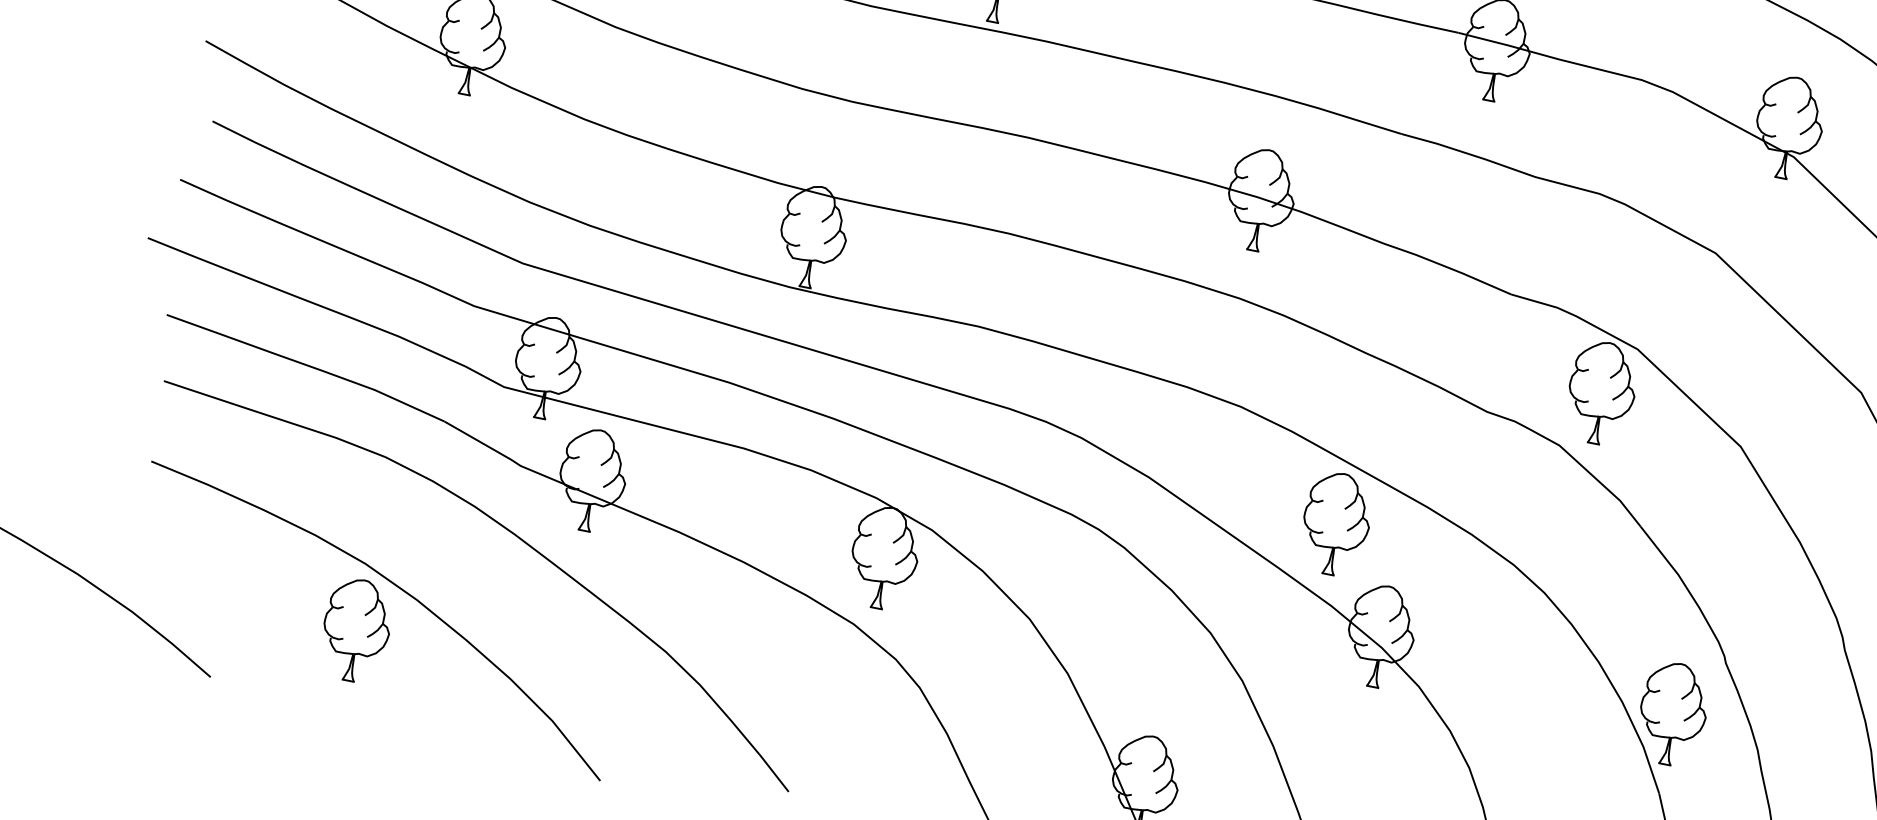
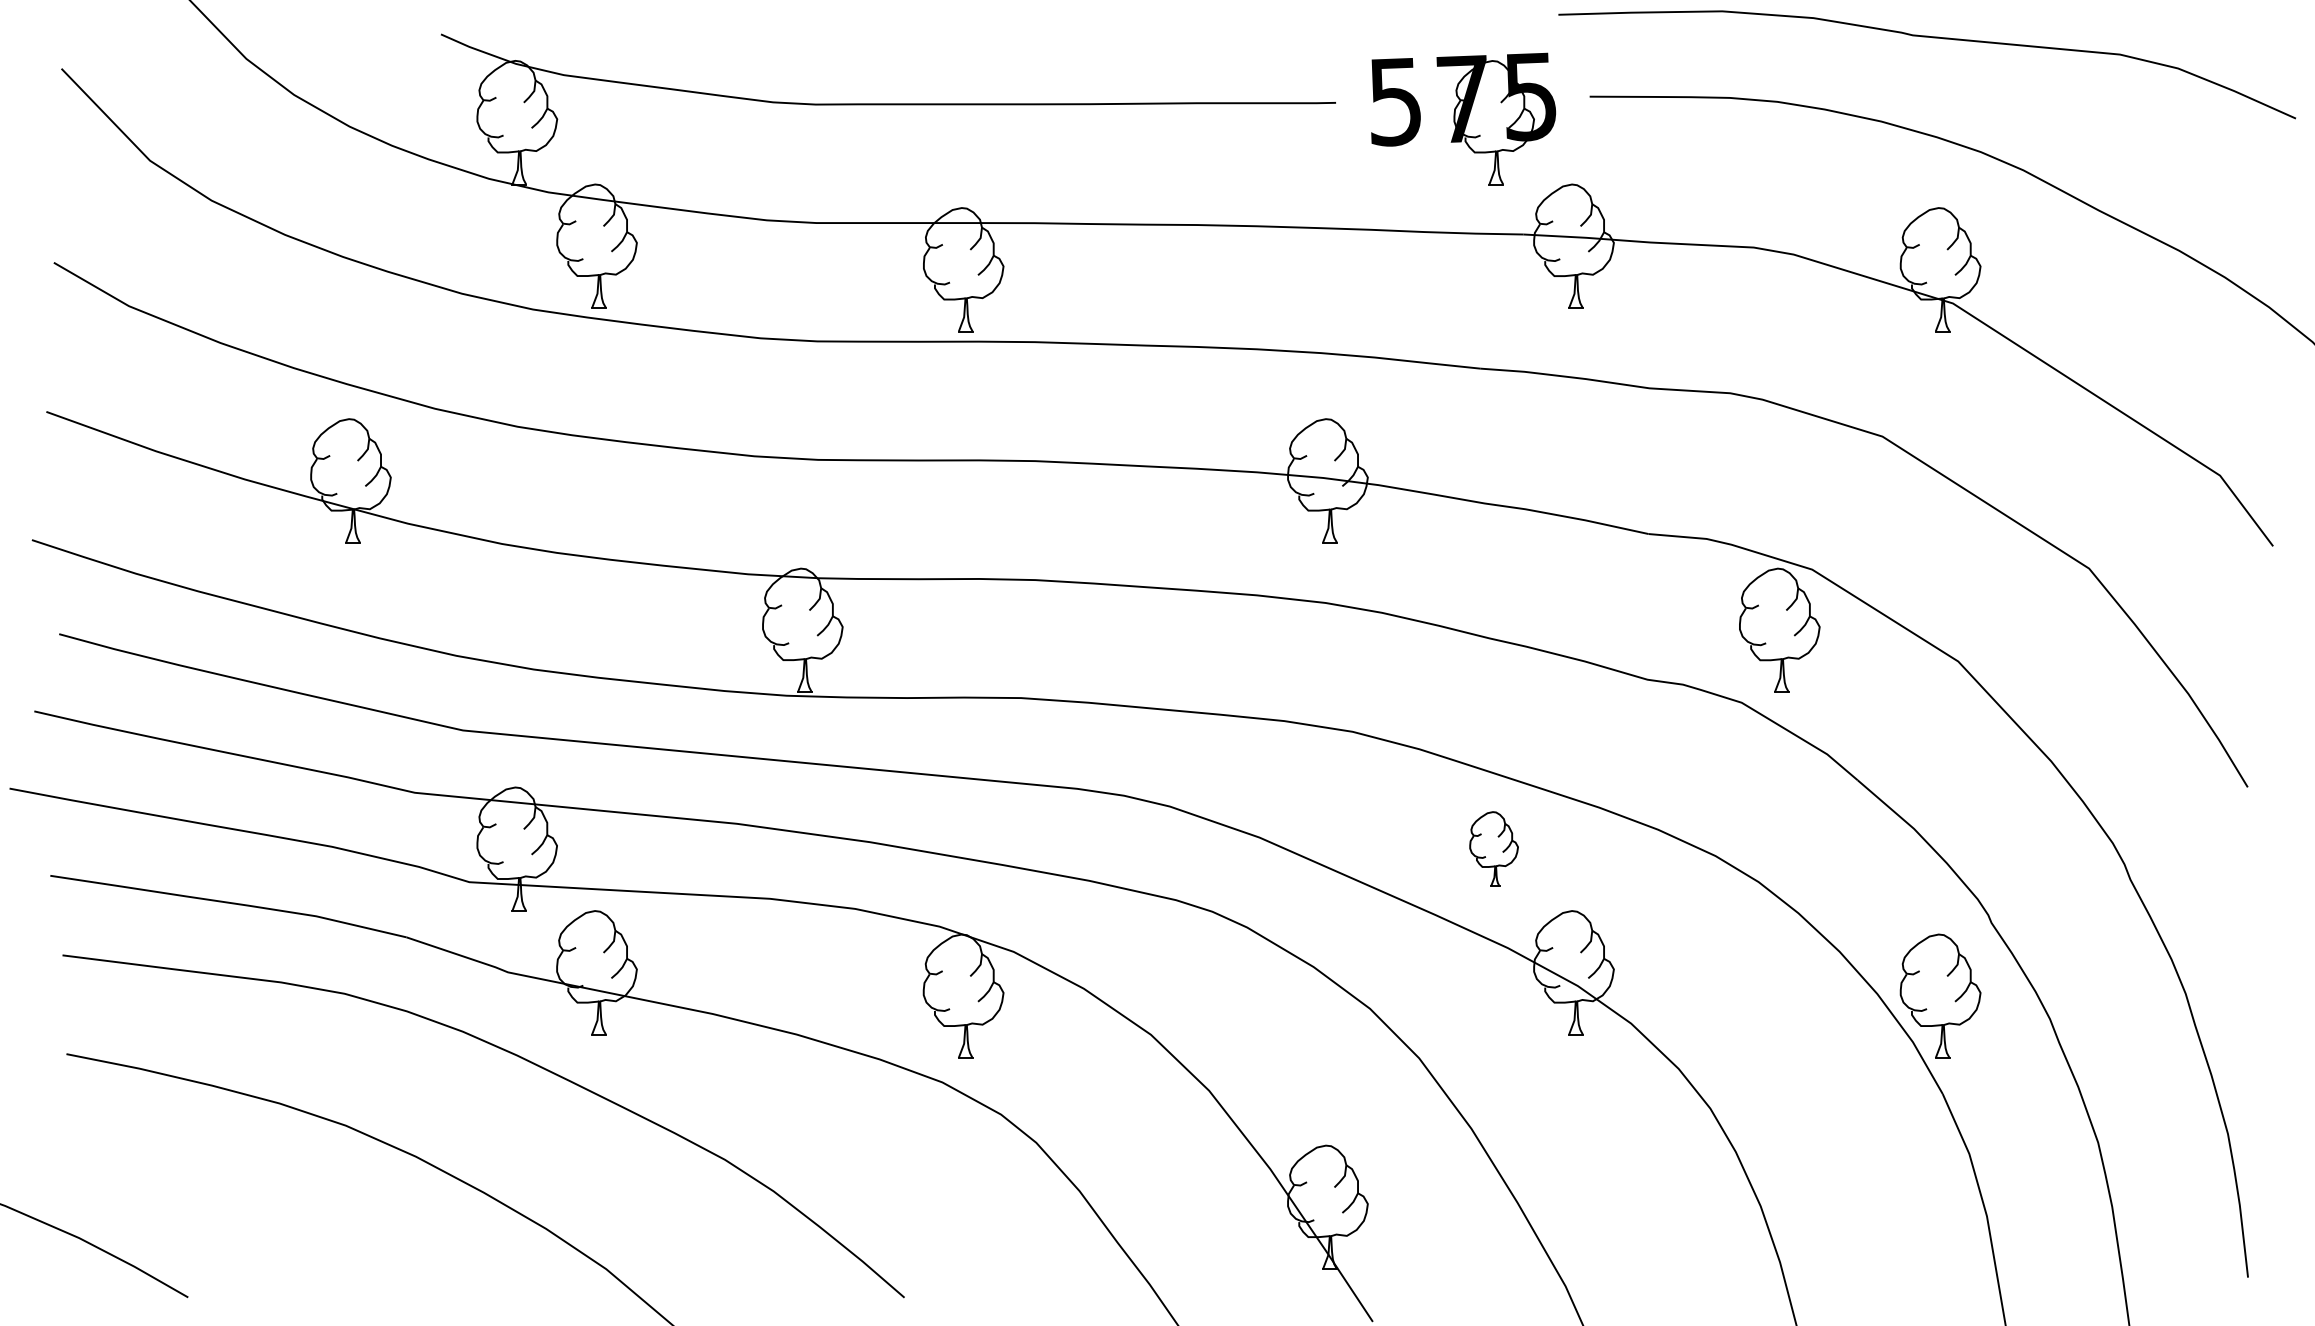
part: (1335, 523) -> (1493, 848), size x0.6
part: (356, 629) -> (350, 1206), removed

